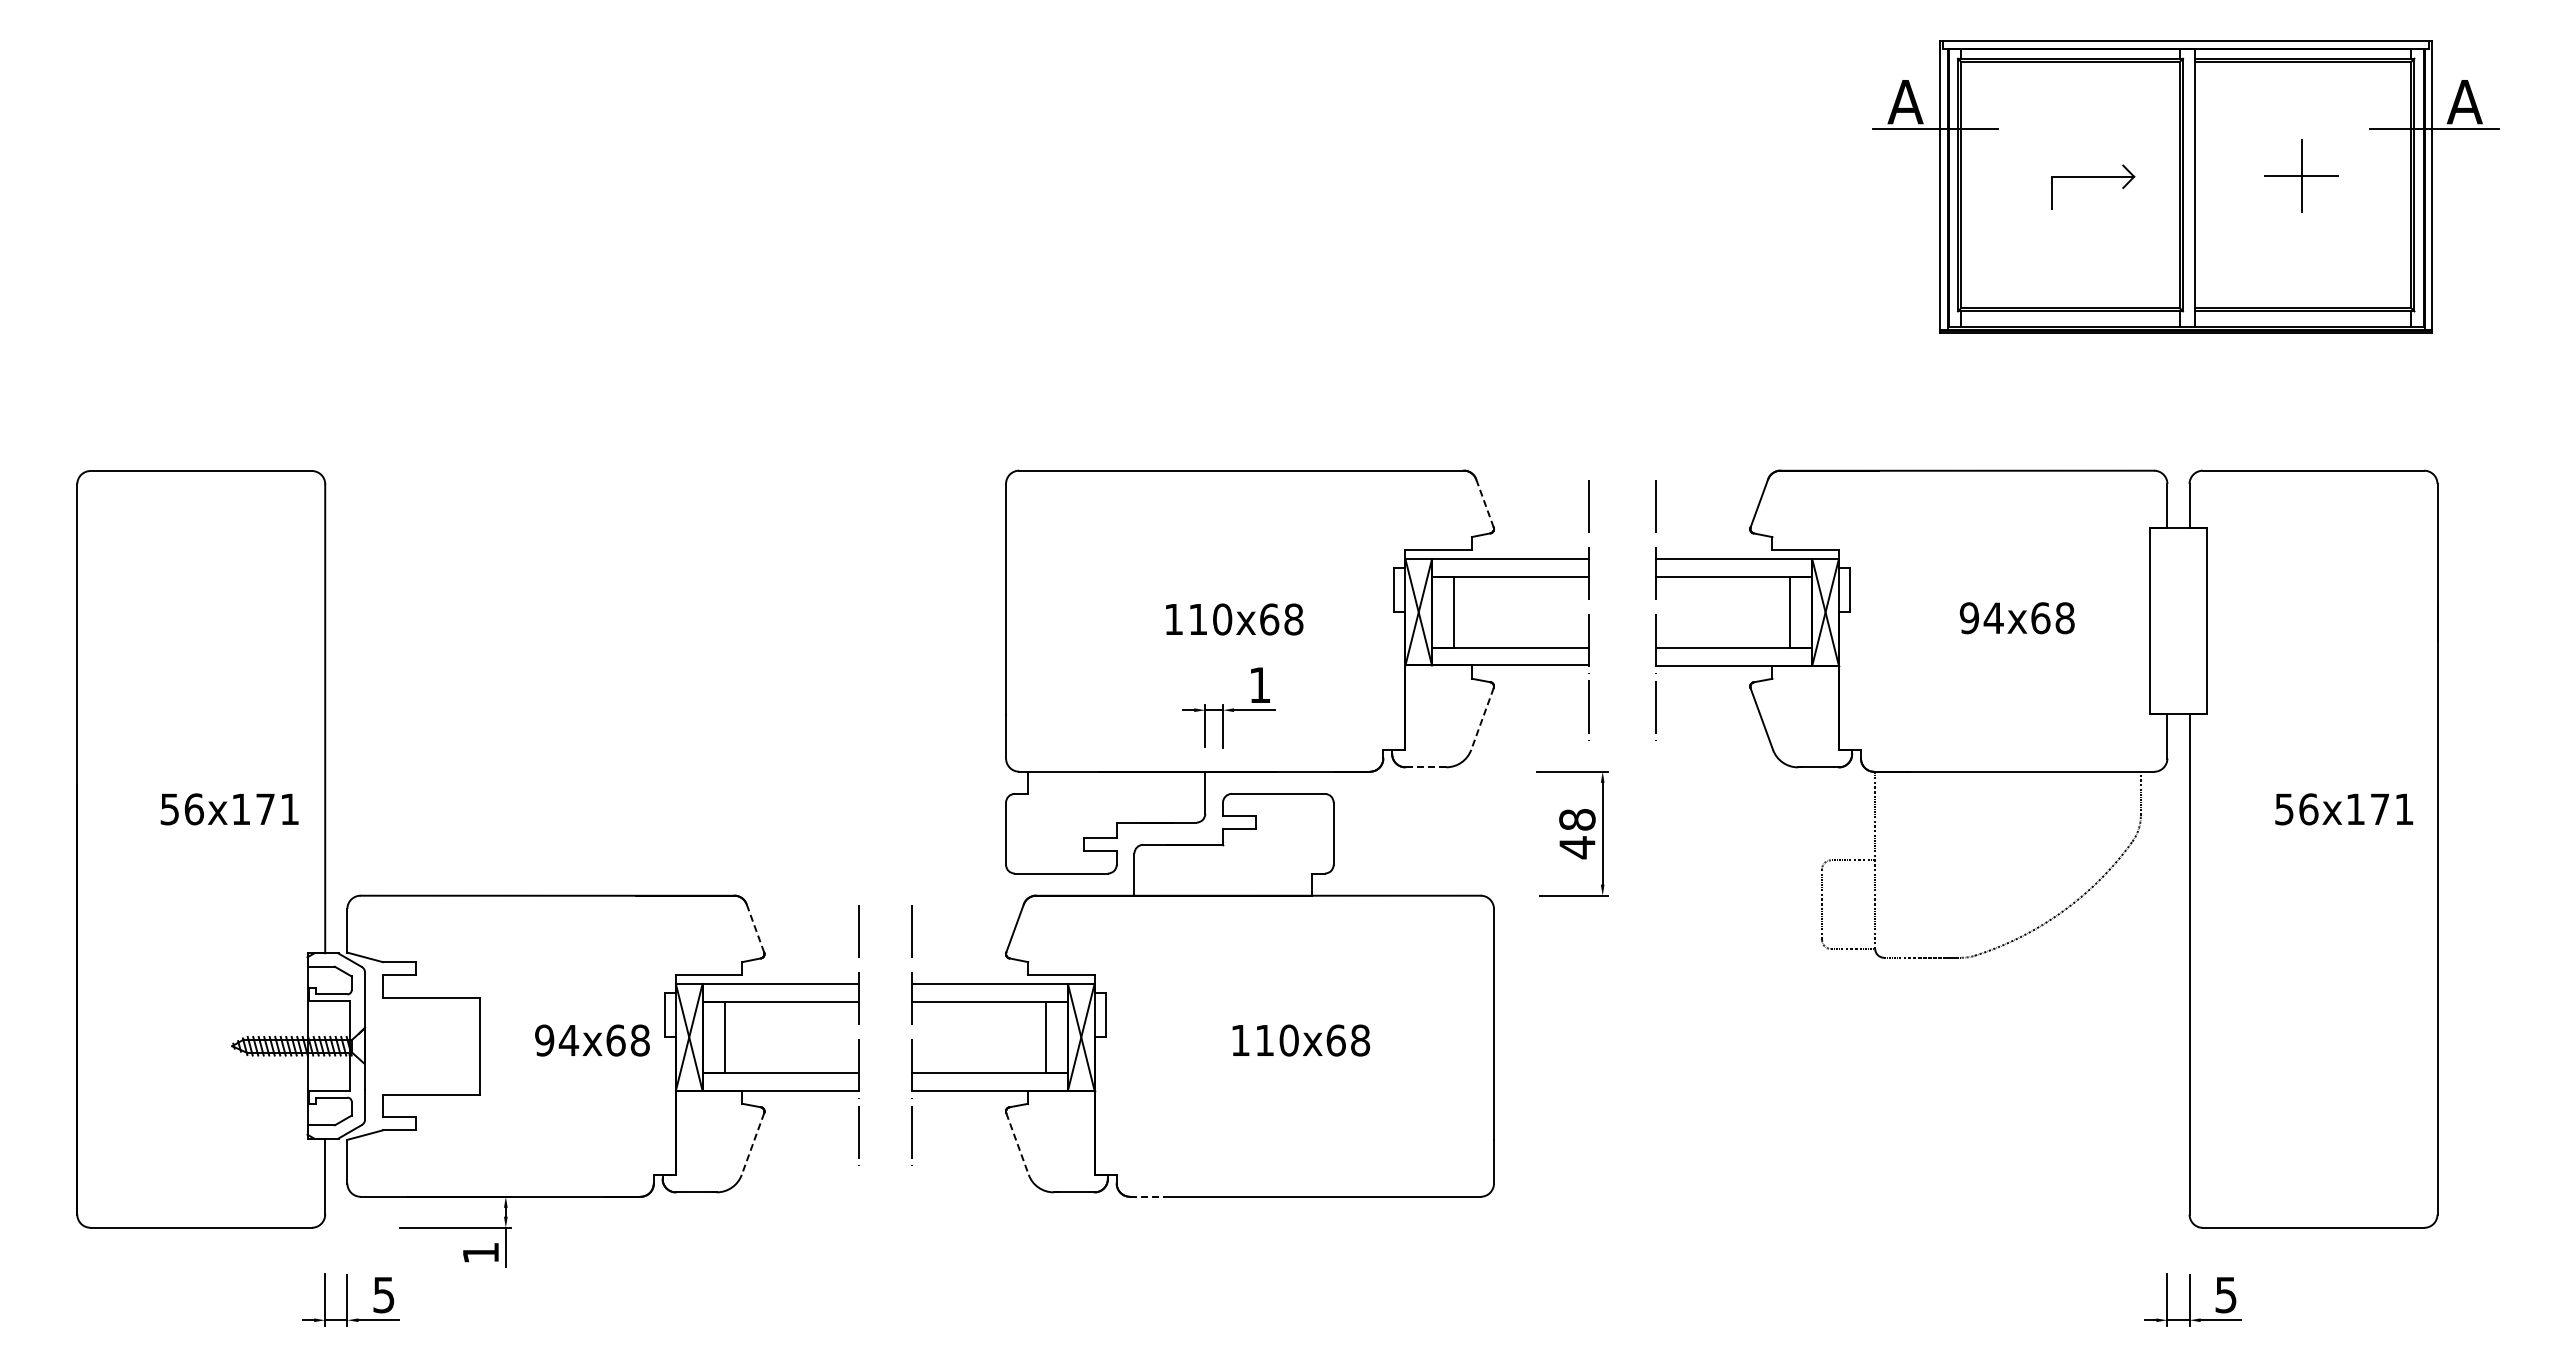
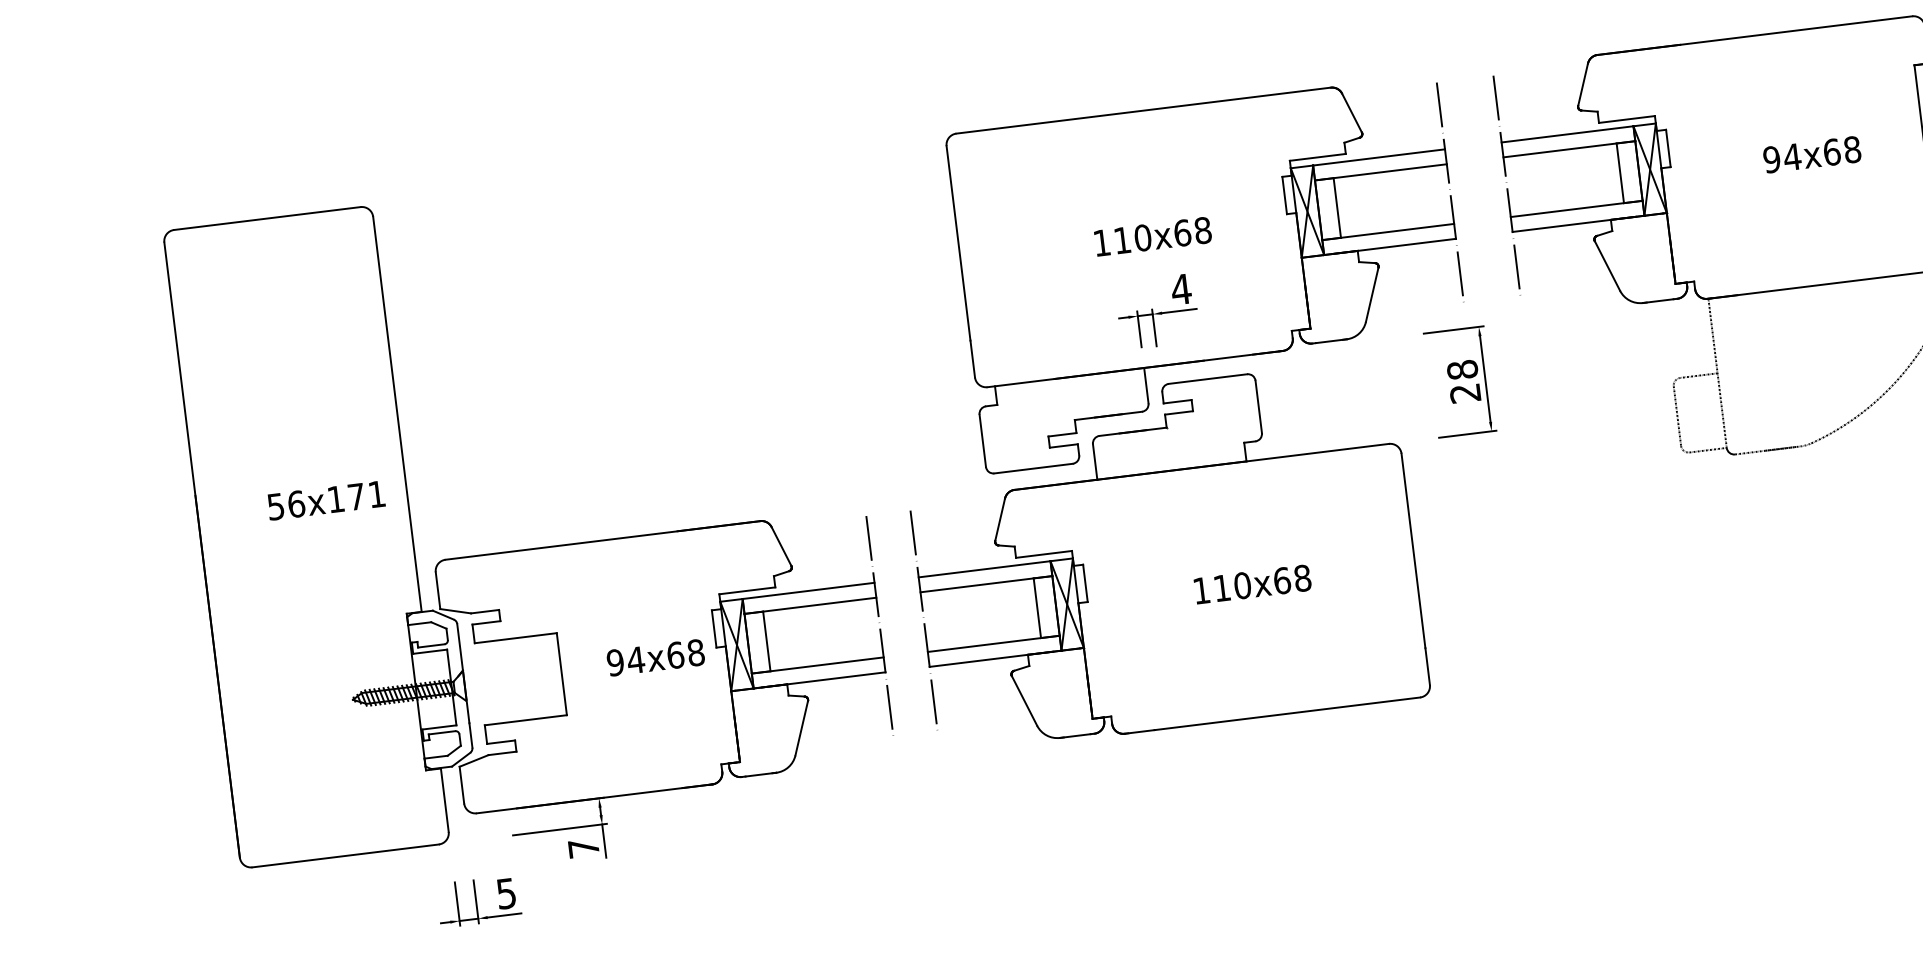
line: (1484, 503) -> (1351, 113), dashed -> solid
text: (1259, 684) -> (1180, 288), 1 -> 4
line: (1482, 718) -> (1372, 294), dashed -> solid
line: (1427, 767) -> (1330, 341), dashed -> solid
text: (1577, 847) -> (1465, 393), 48 -> 28
line: (755, 928) -> (781, 546), dashed -> solid
line: (753, 1144) -> (802, 728), dashed -> solid
line: (1017, 1144) -> (1024, 701), dashed -> solid
line: (1147, 1196) -> (1139, 731), dashed -> solid
text: (480, 1252) -> (583, 847), 1 -> 7

